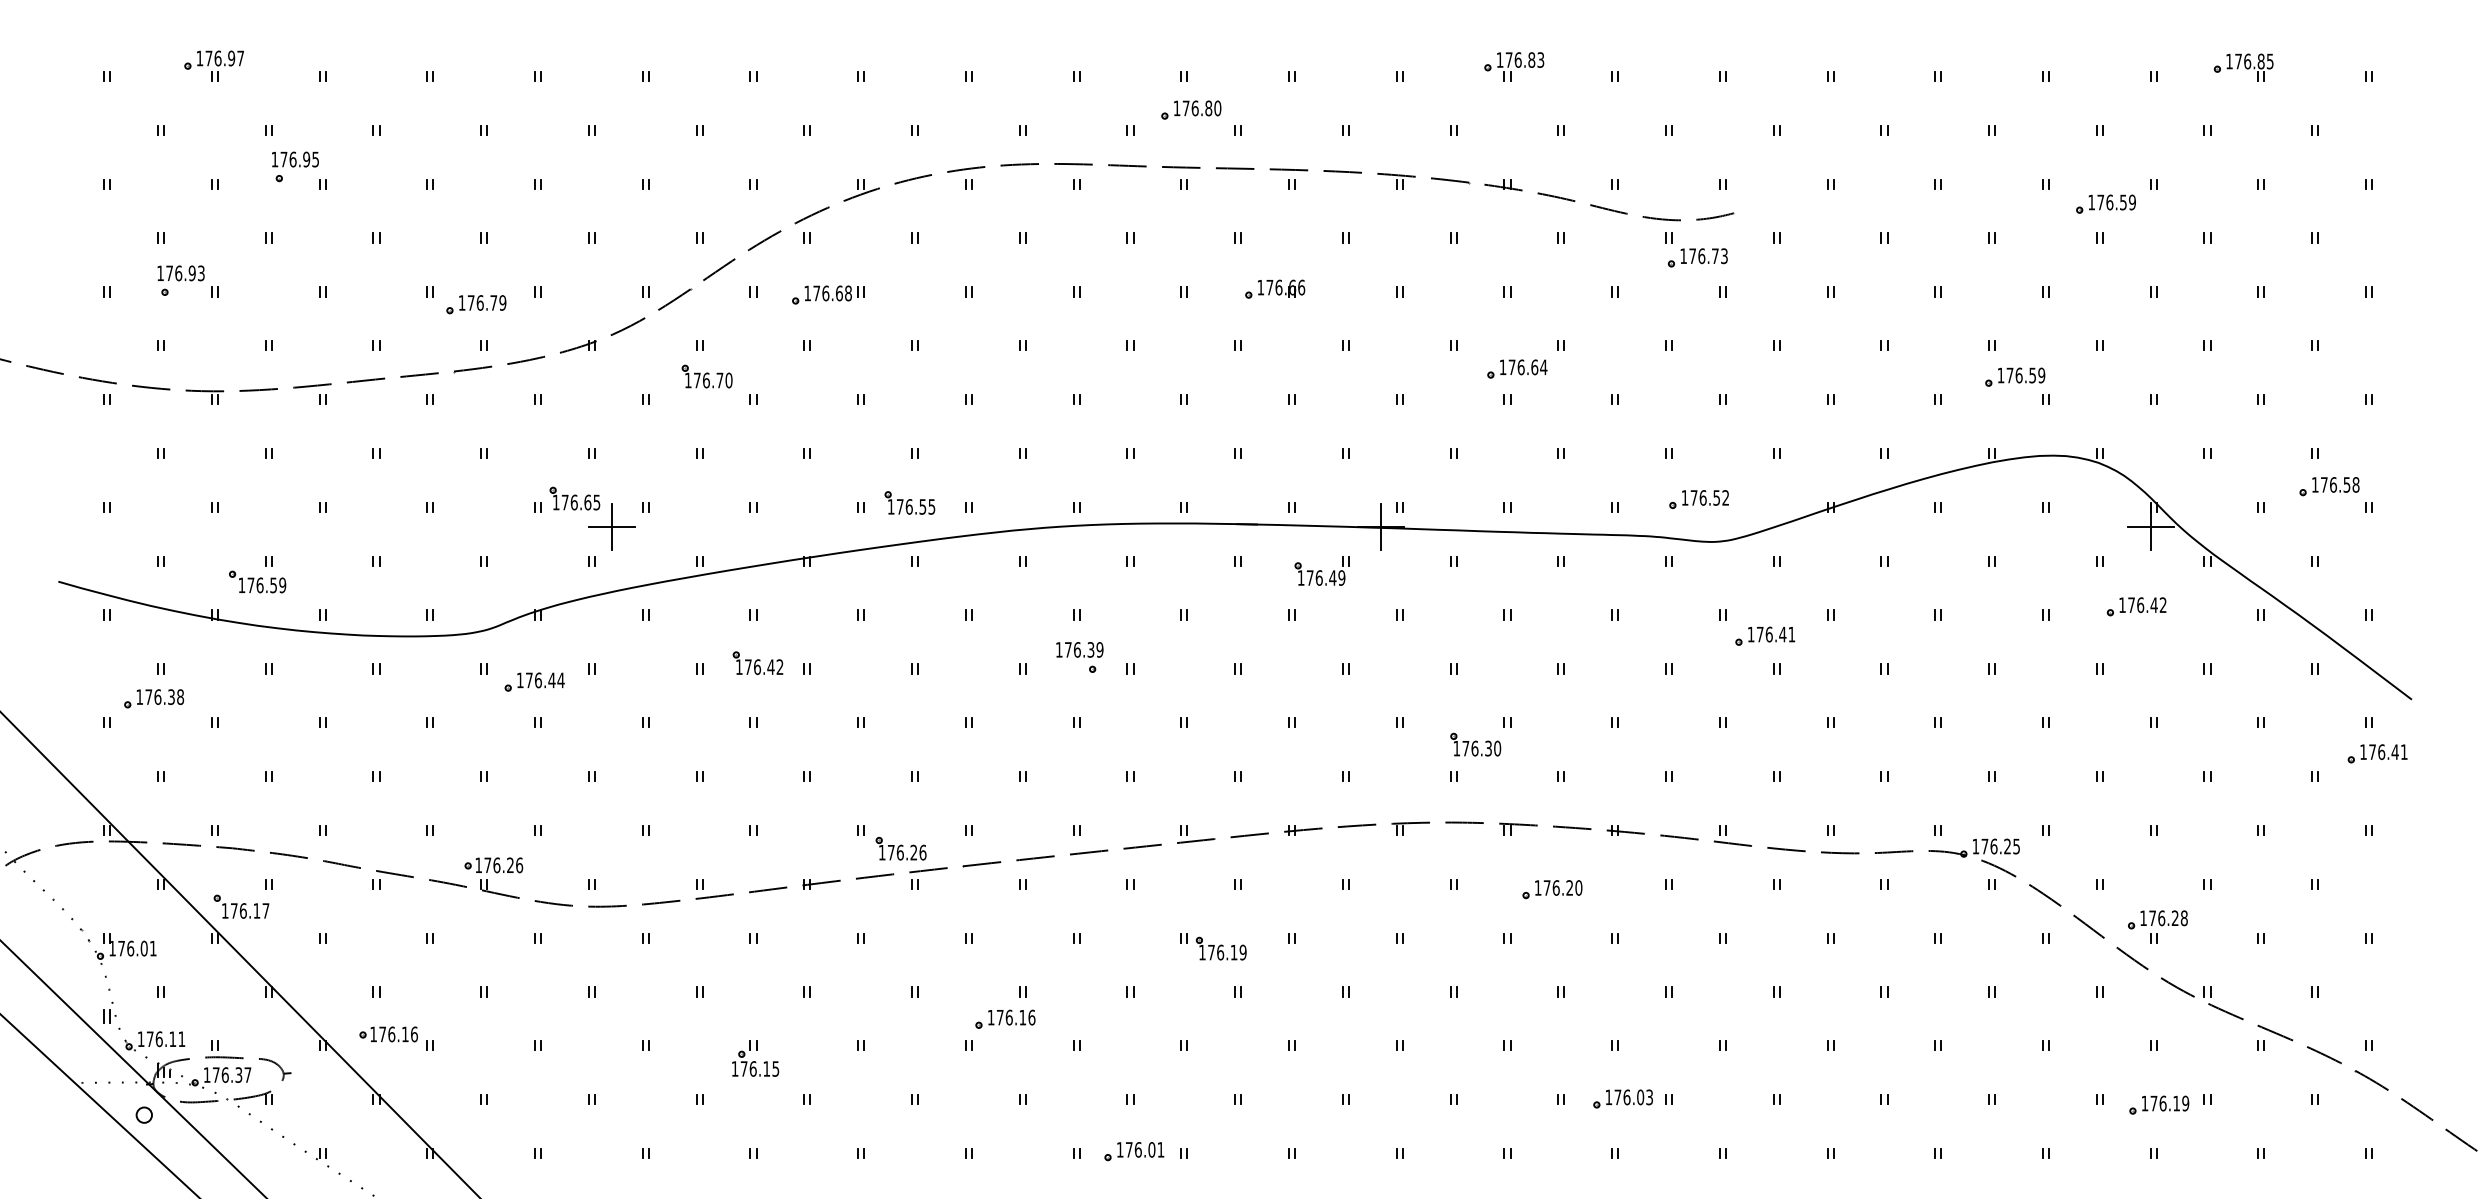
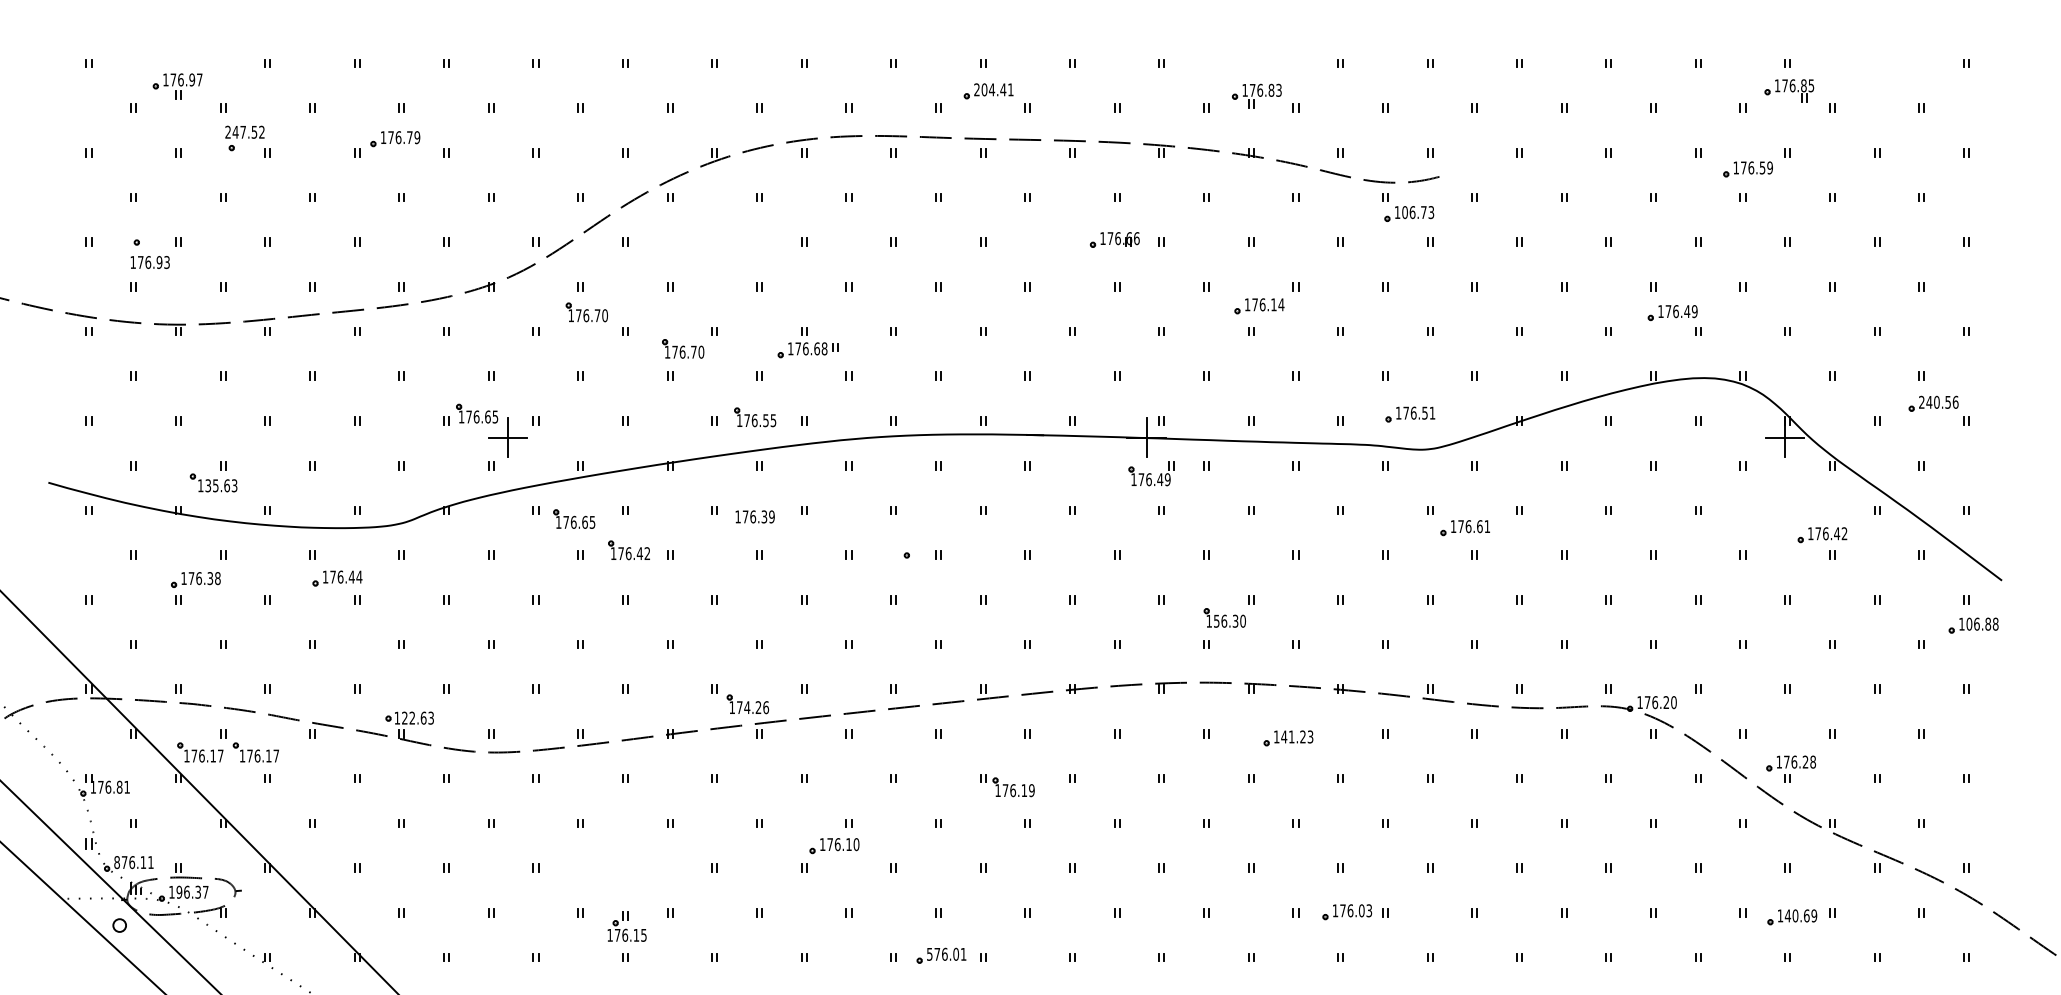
part: (213, 65) -> (177, 85), moved
part: (1514, 66) -> (1257, 95), moved
part: (2243, 67) -> (1789, 90), moved
text: (1197, 108) -> (993, 89), 176.80 -> 204.41
text: (294, 159) -> (244, 132), 176.95 -> 247.52
text: (1692, 256) -> (1404, 212), 176.73 -> 106.73
text: (180, 273) -> (149, 262), moved
part: (1275, 288) -> (1115, 239), moved
part: (828, 294) -> (808, 349), moved
part: (476, 304) -> (395, 138), moved
text: (1534, 367) -> (1273, 304), 176.64 -> 176.14
text: (2032, 375) -> (1687, 311), 176.59 -> 176.49
part: (822, 420) -> (682, 348), added
text: (2335, 484) -> (1938, 402), 176.58 -> 240.56
text: (1725, 497) -> (1432, 412), 176.52 -> 176.51
part: (1321, 570) -> (1150, 473), moved
text: (266, 585) -> (221, 485), 176.59 -> 135.63
part: (2136, 606) -> (1822, 534), moved
part: (691, 625) -> (573, 519), added
text: (1782, 634) -> (1479, 526), 176.41 -> 176.61
text: (1079, 649) -> (754, 516), moved
part: (534, 681) -> (337, 578), moved
part: (154, 698) -> (196, 579), moved
text: (1465, 748) -> (1216, 621), 176.30 -> 156.30
text: (2388, 752) -> (1982, 624), 176.41 -> 106.88
text: (2016, 846) -> (1673, 702), 176.25 -> 176.20
text: (900, 852) -> (747, 707), 176.26 -> 174.26
text: (503, 865) -> (417, 718), 176.26 -> 122.63
text: (1562, 887) -> (1296, 736), 176.20 -> 141.23
part: (308, 906) -> (256, 752), added
text: (143, 948) -> (119, 787), 176.01 -> 176.81
text: (1031, 1017) -> (856, 844), 176.16 -> 176.10
part: (388, 1034) -> (322, 858), removed
text: (140, 1039) -> (116, 862), 176.11 -> 876.11
part: (755, 1058) -> (627, 926), moved
text: (215, 1074) -> (178, 891), 176.37 -> 196.37
text: (2165, 1103) -> (1797, 915), 176.19 -> 140.69
text: (1119, 1149) -> (929, 954), 176.01 -> 576.01

